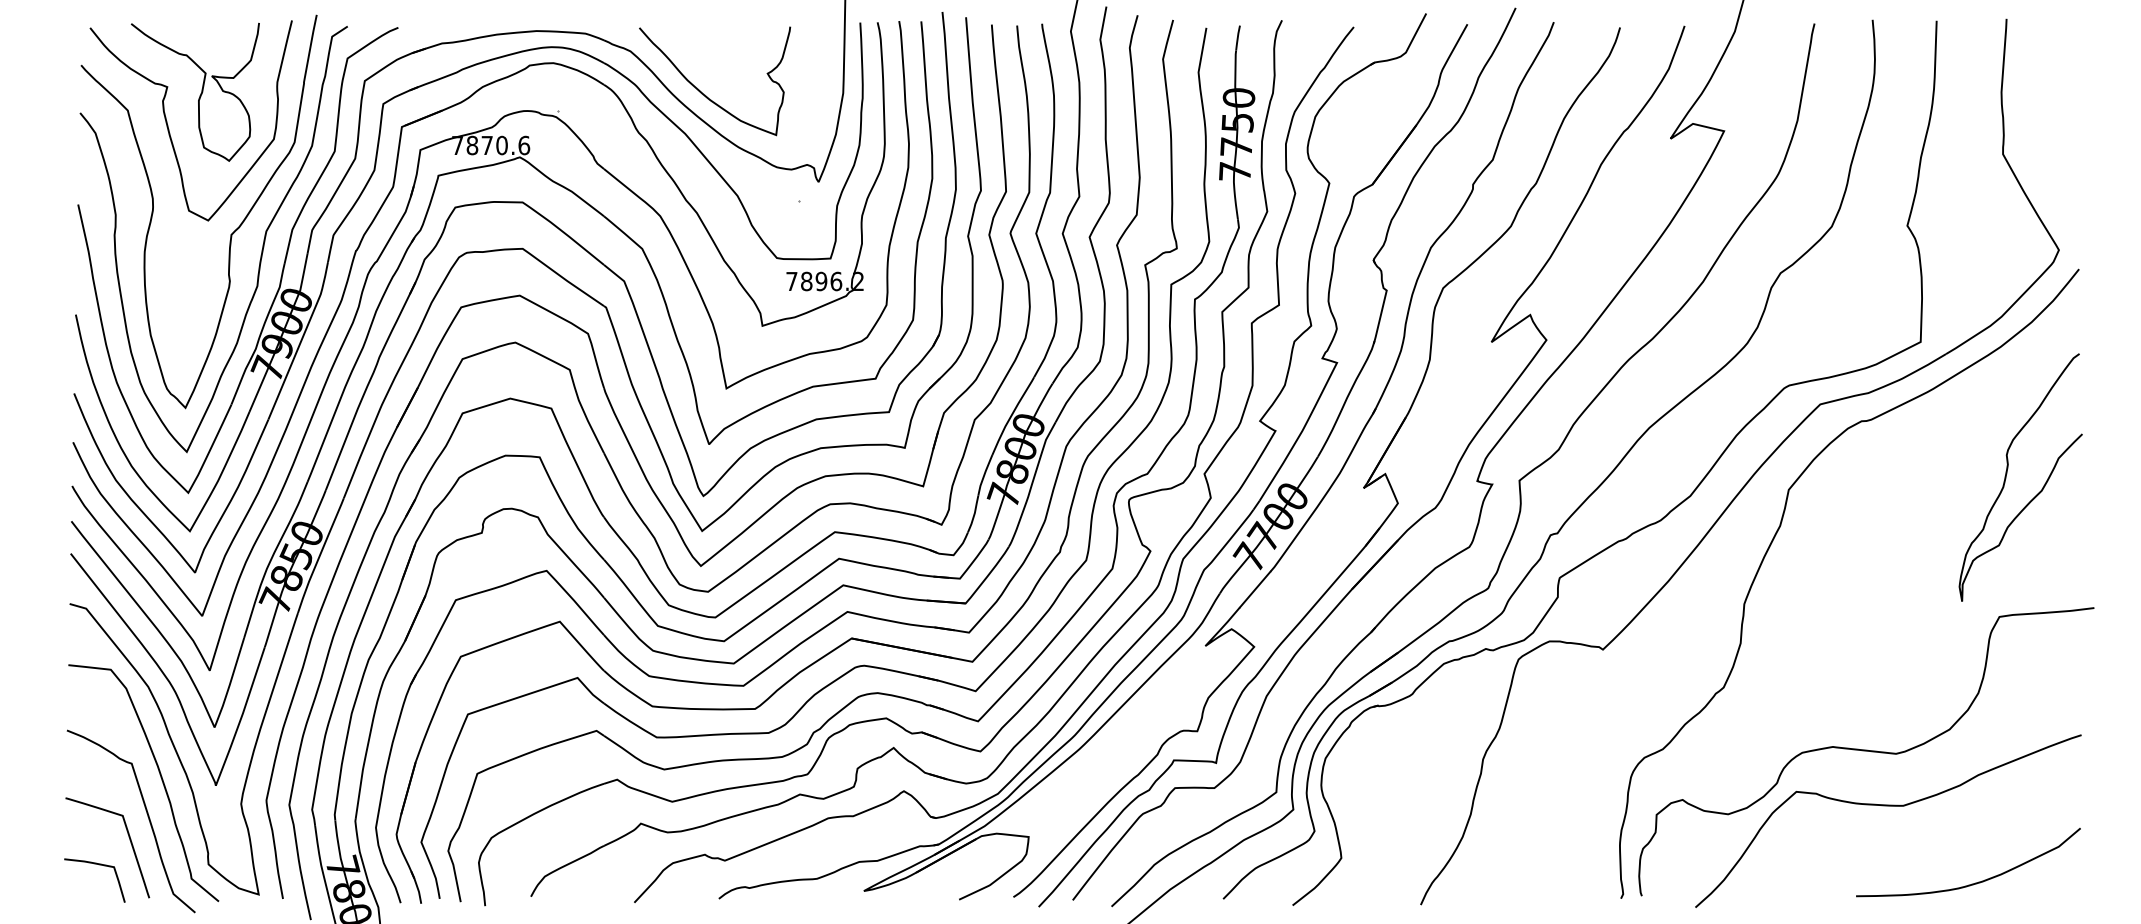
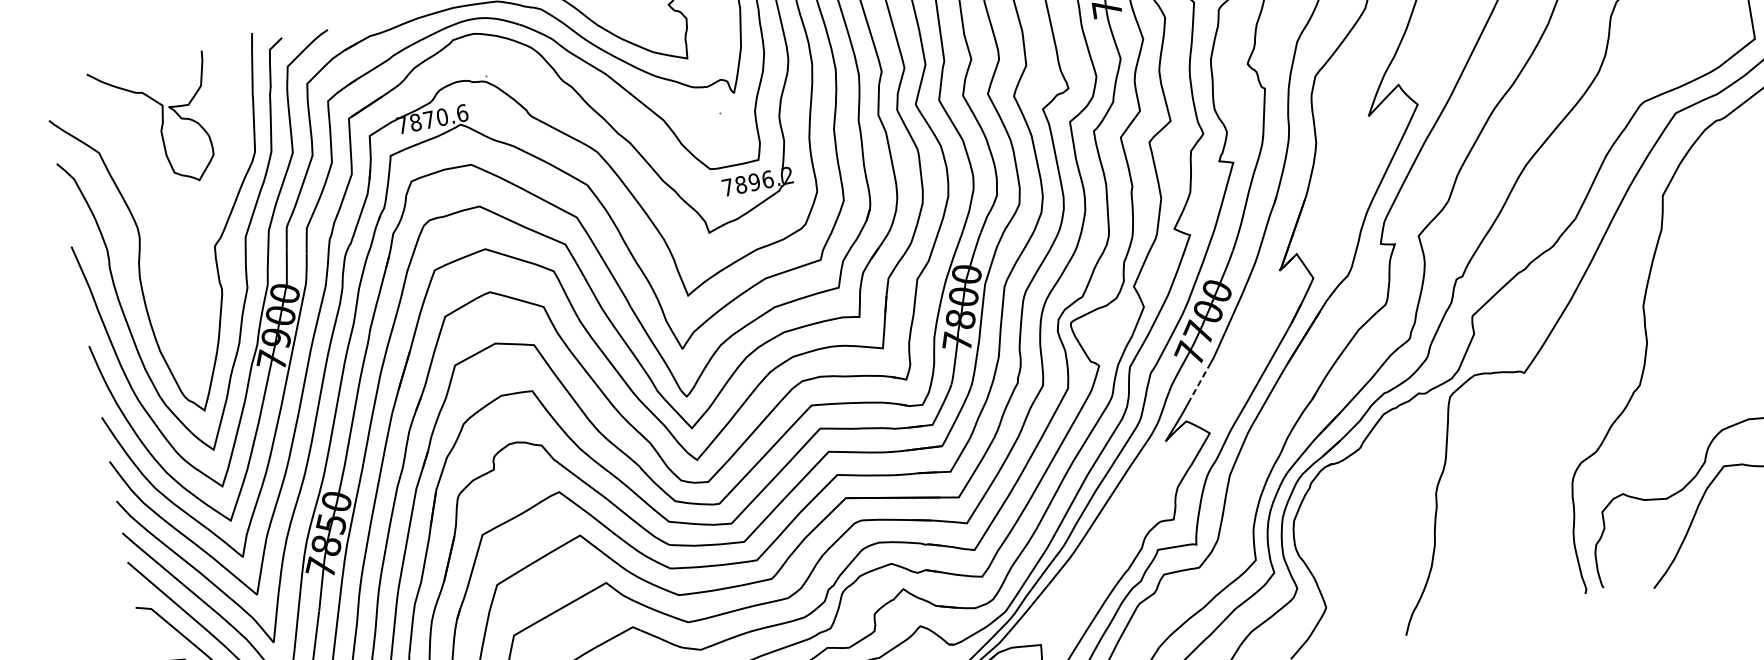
curve: (168, 125) -> (138, 159), removed
line: (1254, 589) -> (1199, 381), solid -> dashed

